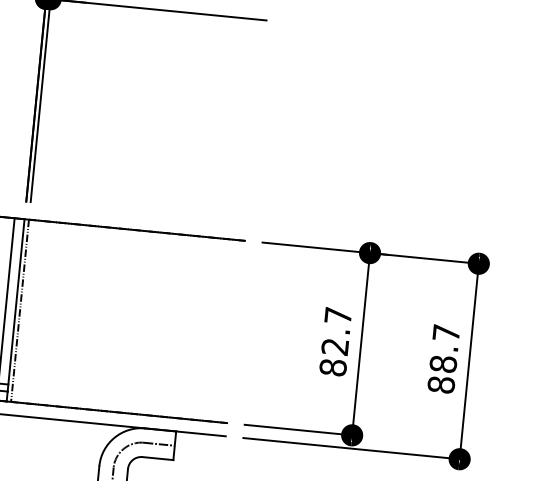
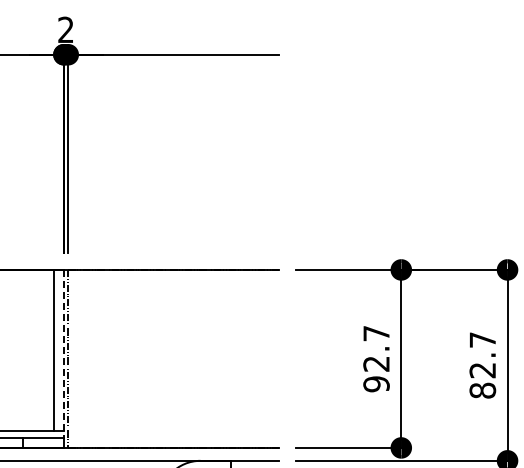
line: (15, 305) -> (63, 354), solid -> dashed
text: (443, 364) -> (482, 370), 88.7 -> 82.7
text: (333, 367) -> (376, 384), 82.7 -> 92.7

